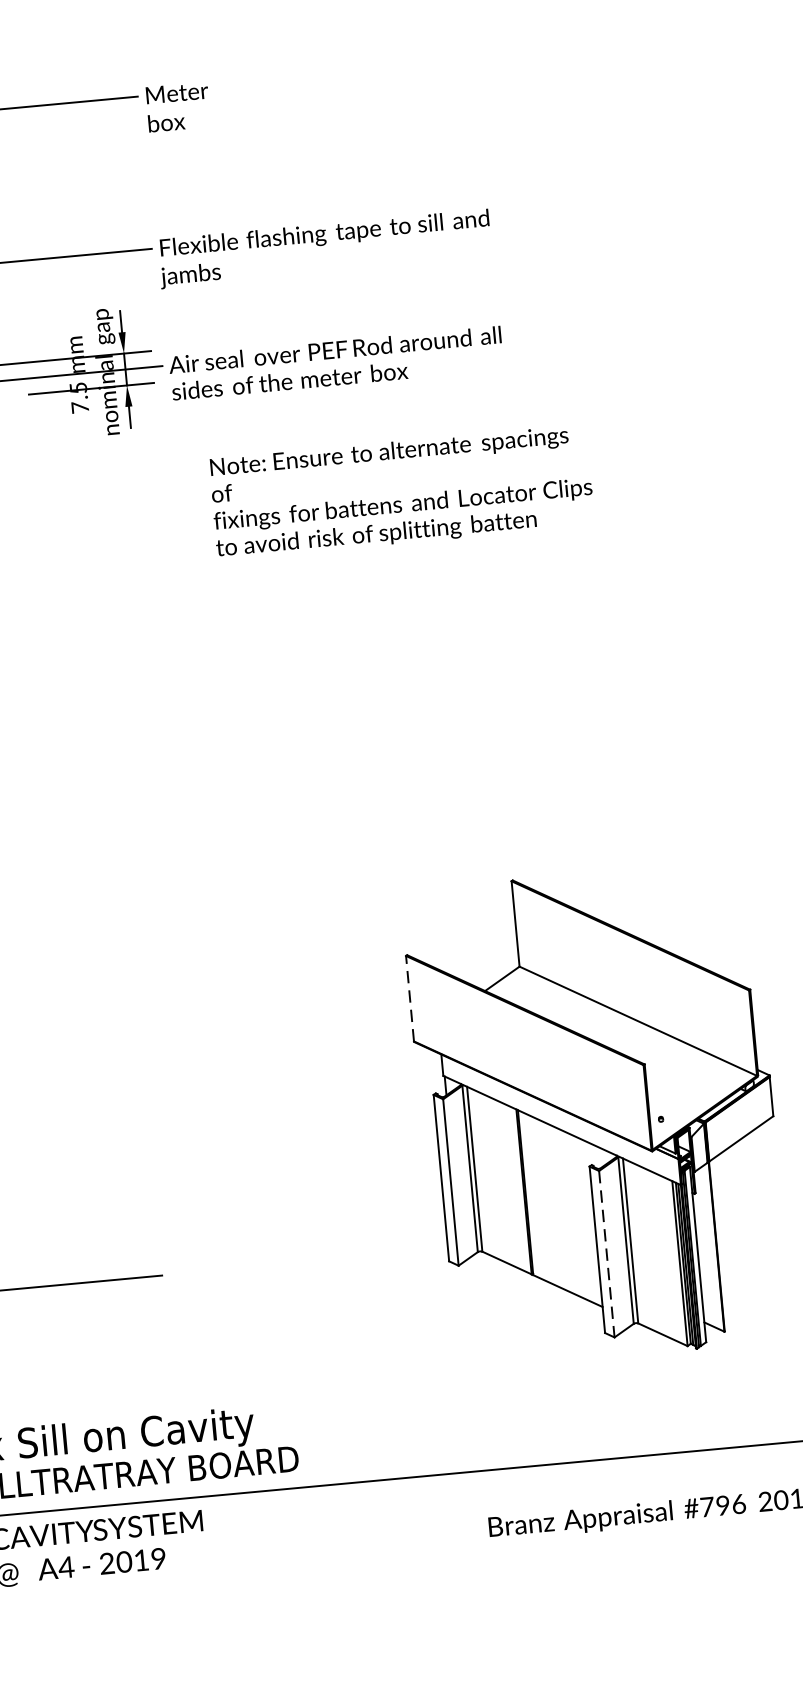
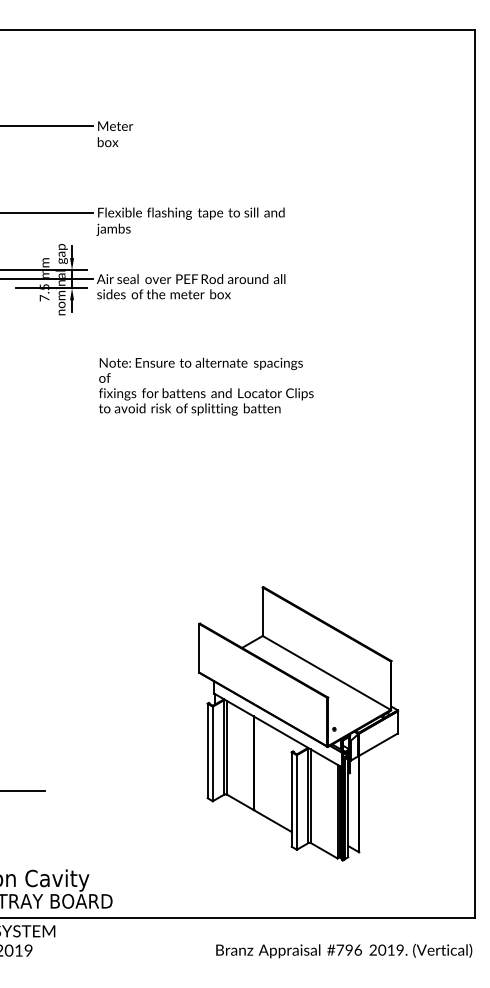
text: (402, 491) -> (206, 386), moved
line: (410, 997) -> (199, 647), dashed -> solid
line: (606, 1256) -> (296, 803), dashed -> solid

